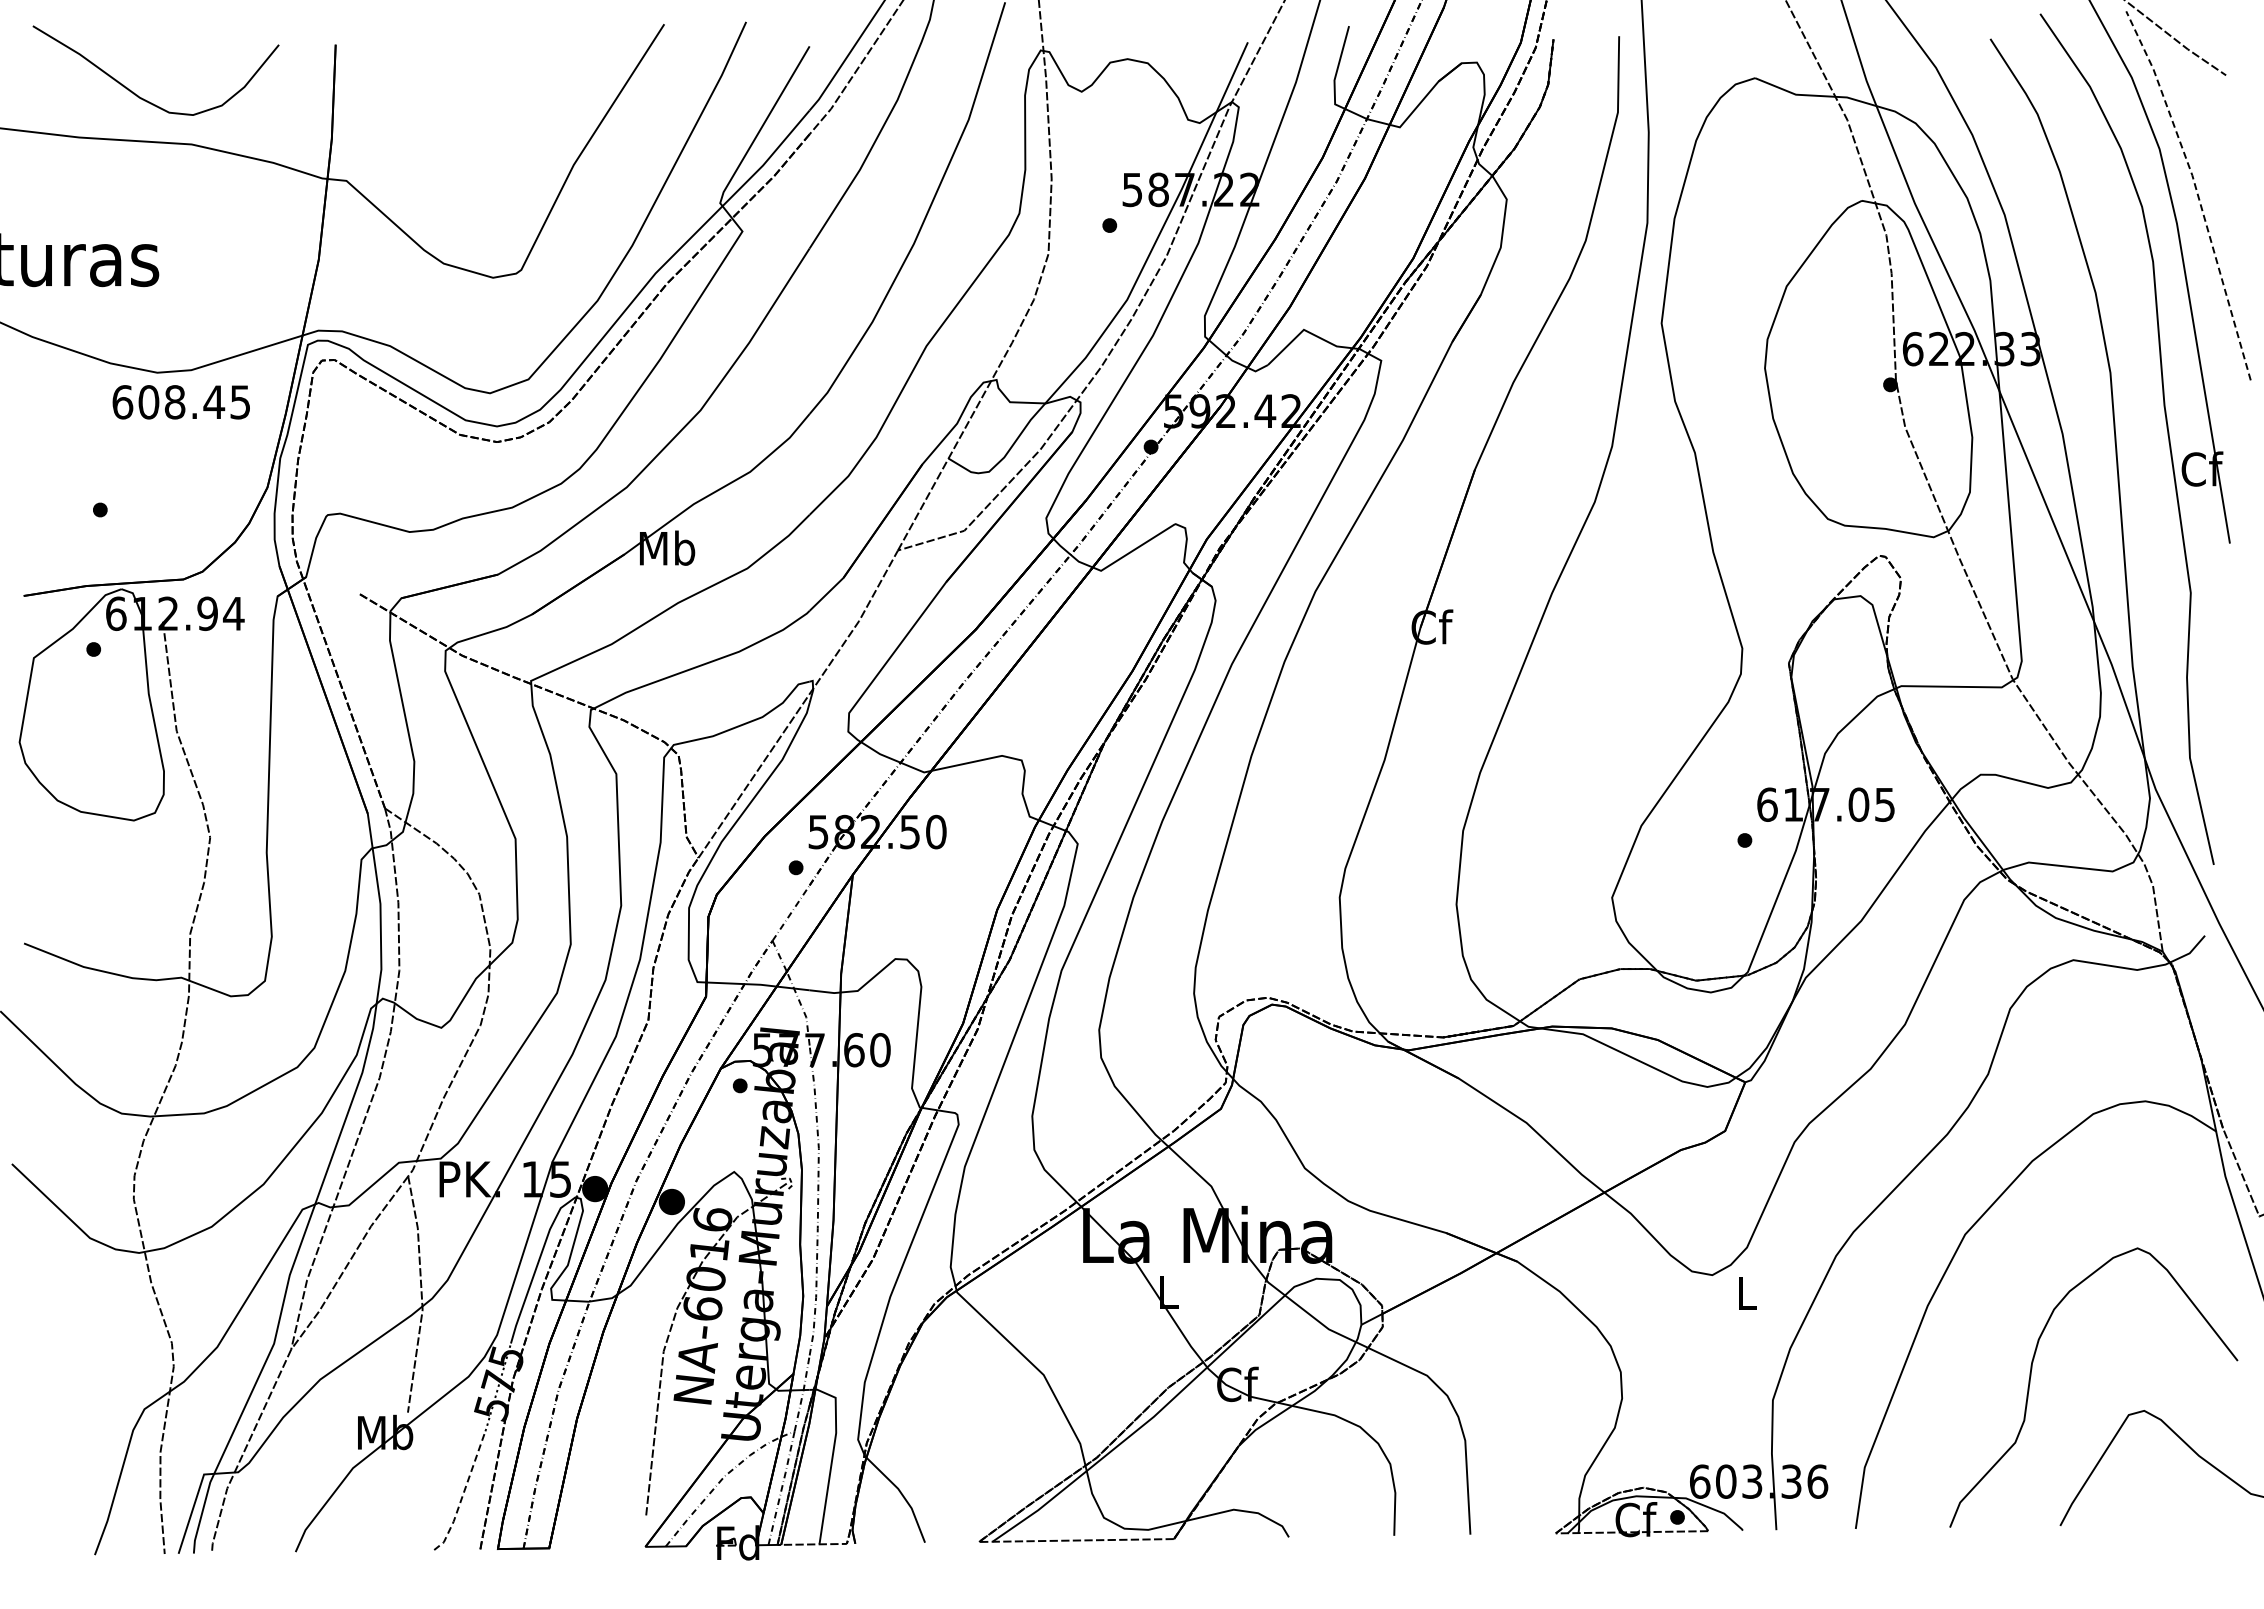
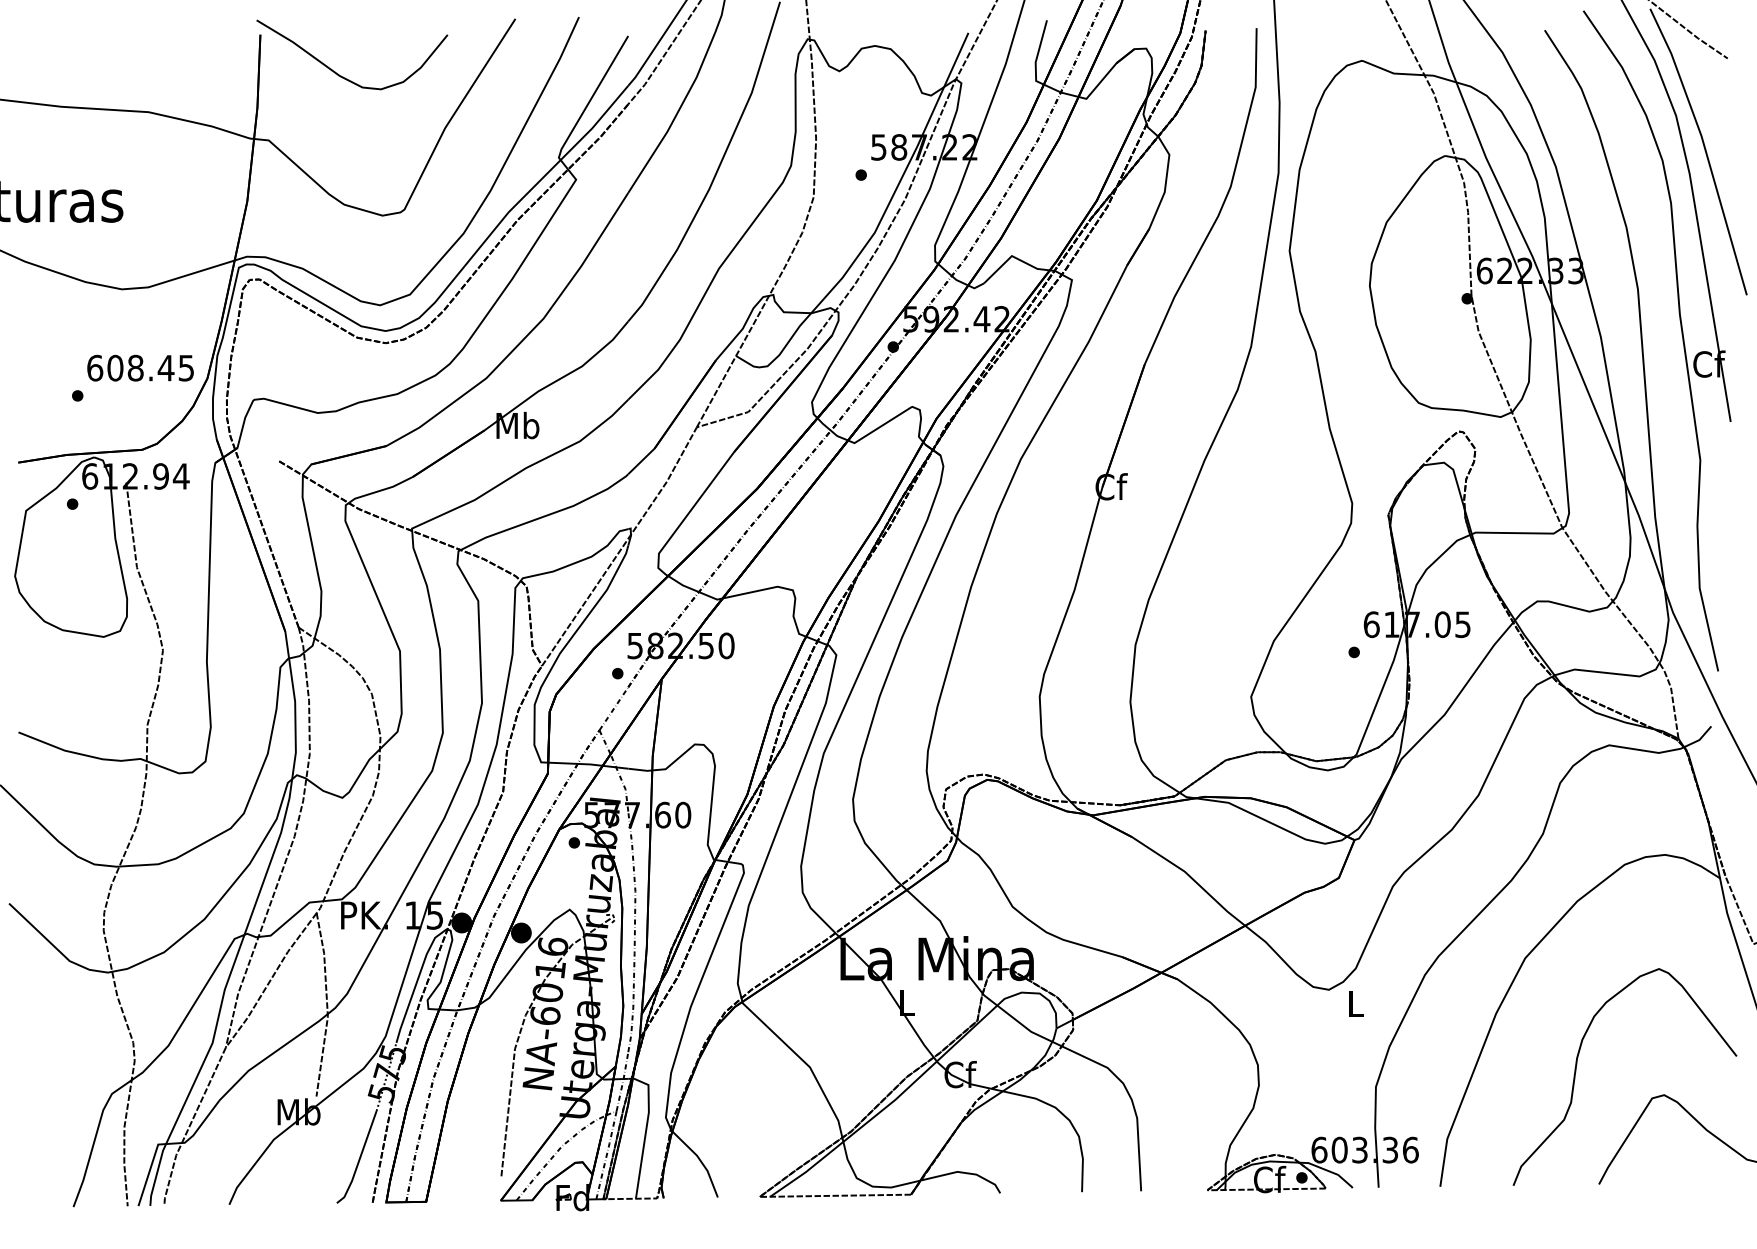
curve: (137, 94) -> (337, 73), moved
line: (2196, 191) -> (1704, 148), dashed -> solid
text: (180, 402) -> (139, 368), moved
line: (463, 1494) -> (359, 1160), dashed -> solid

